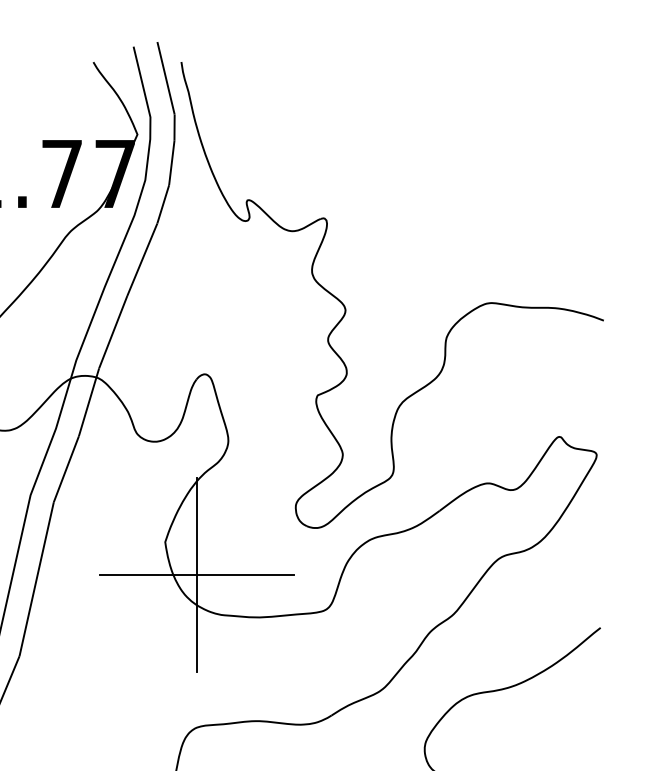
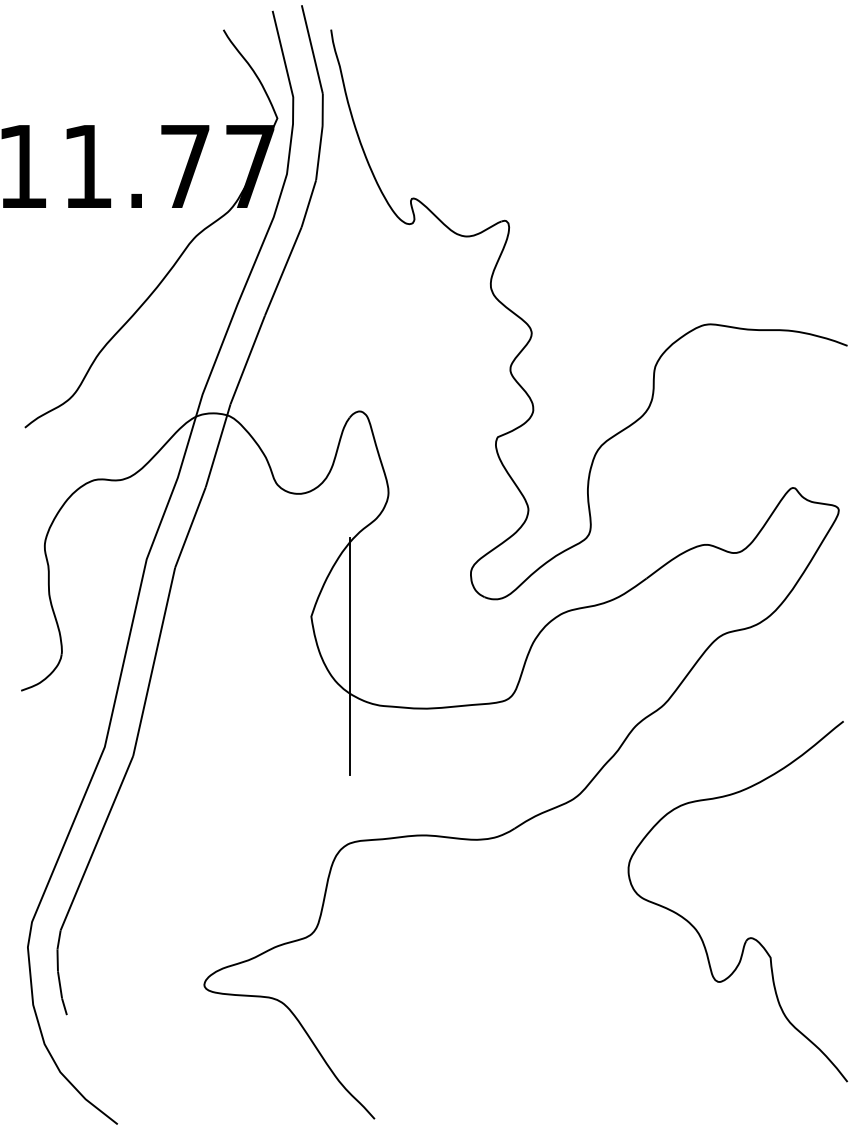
line: (197, 574) -> (350, 656), removed

